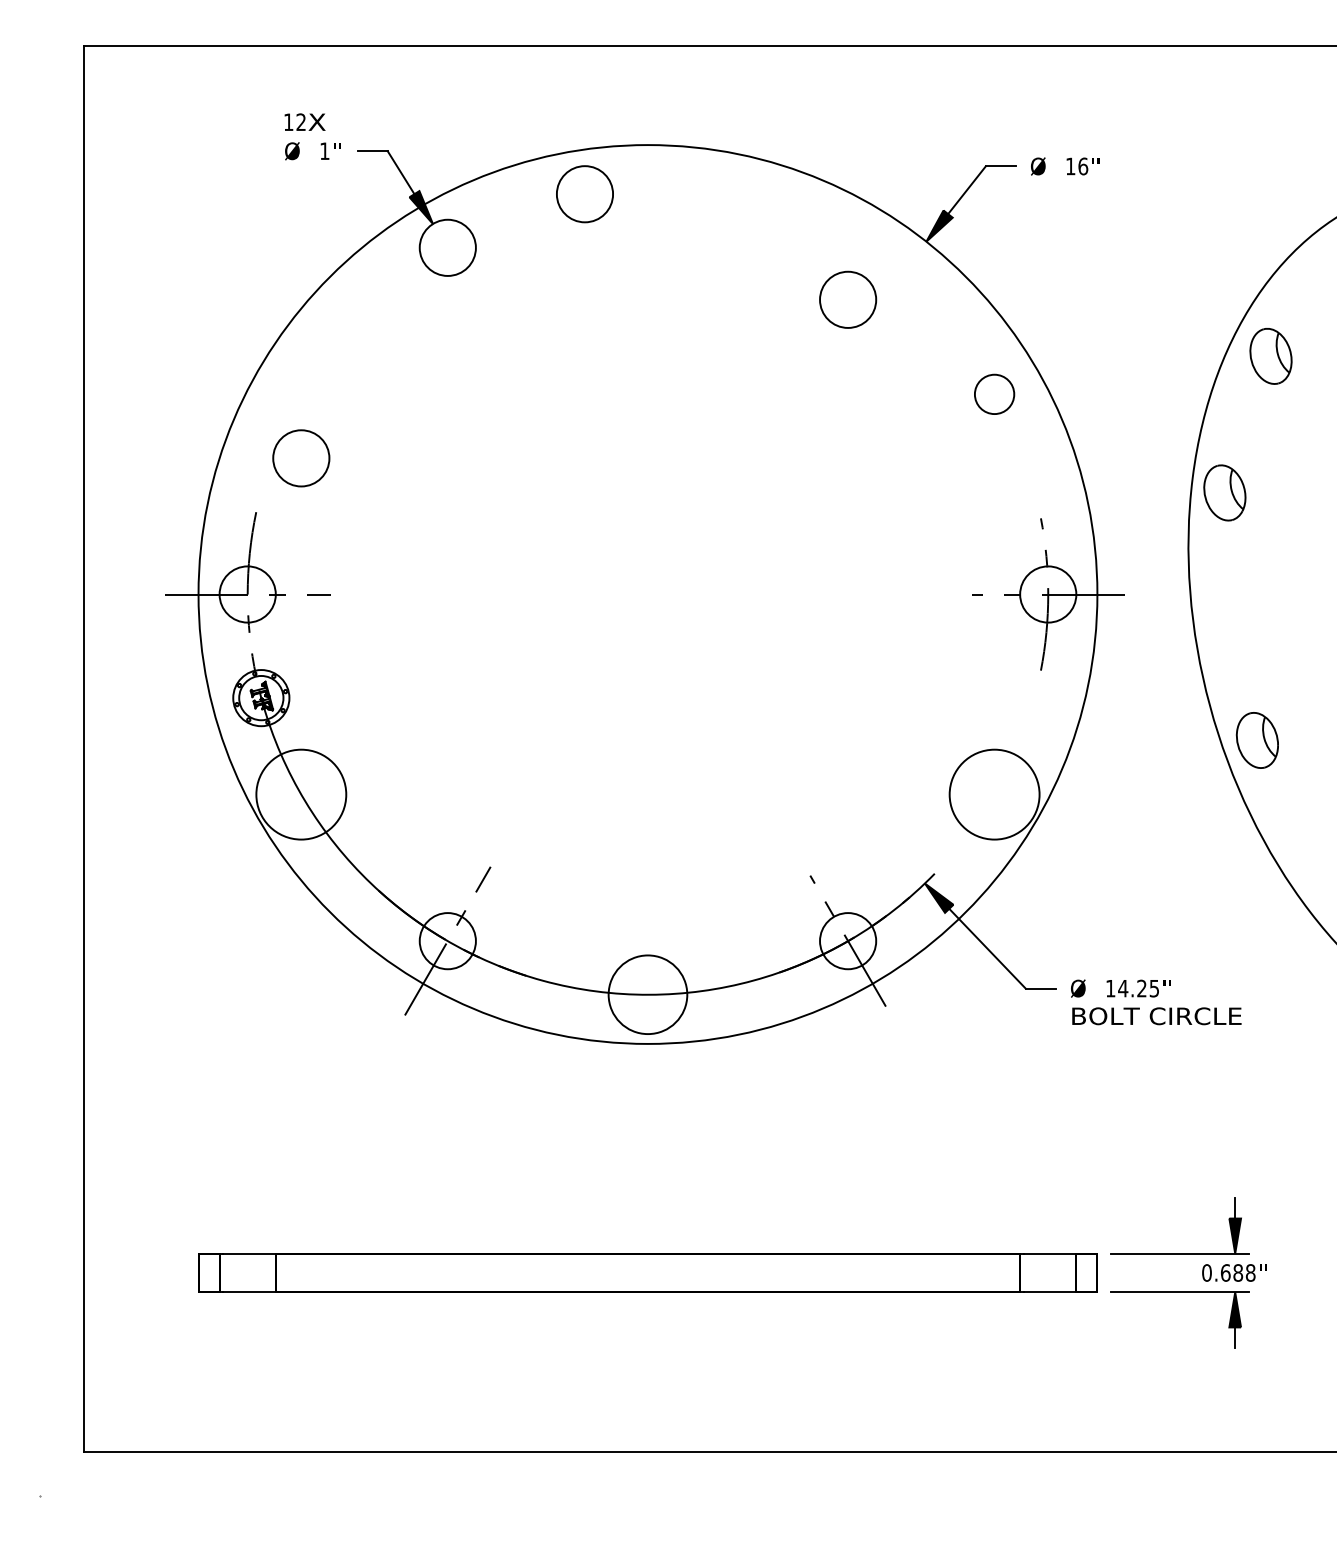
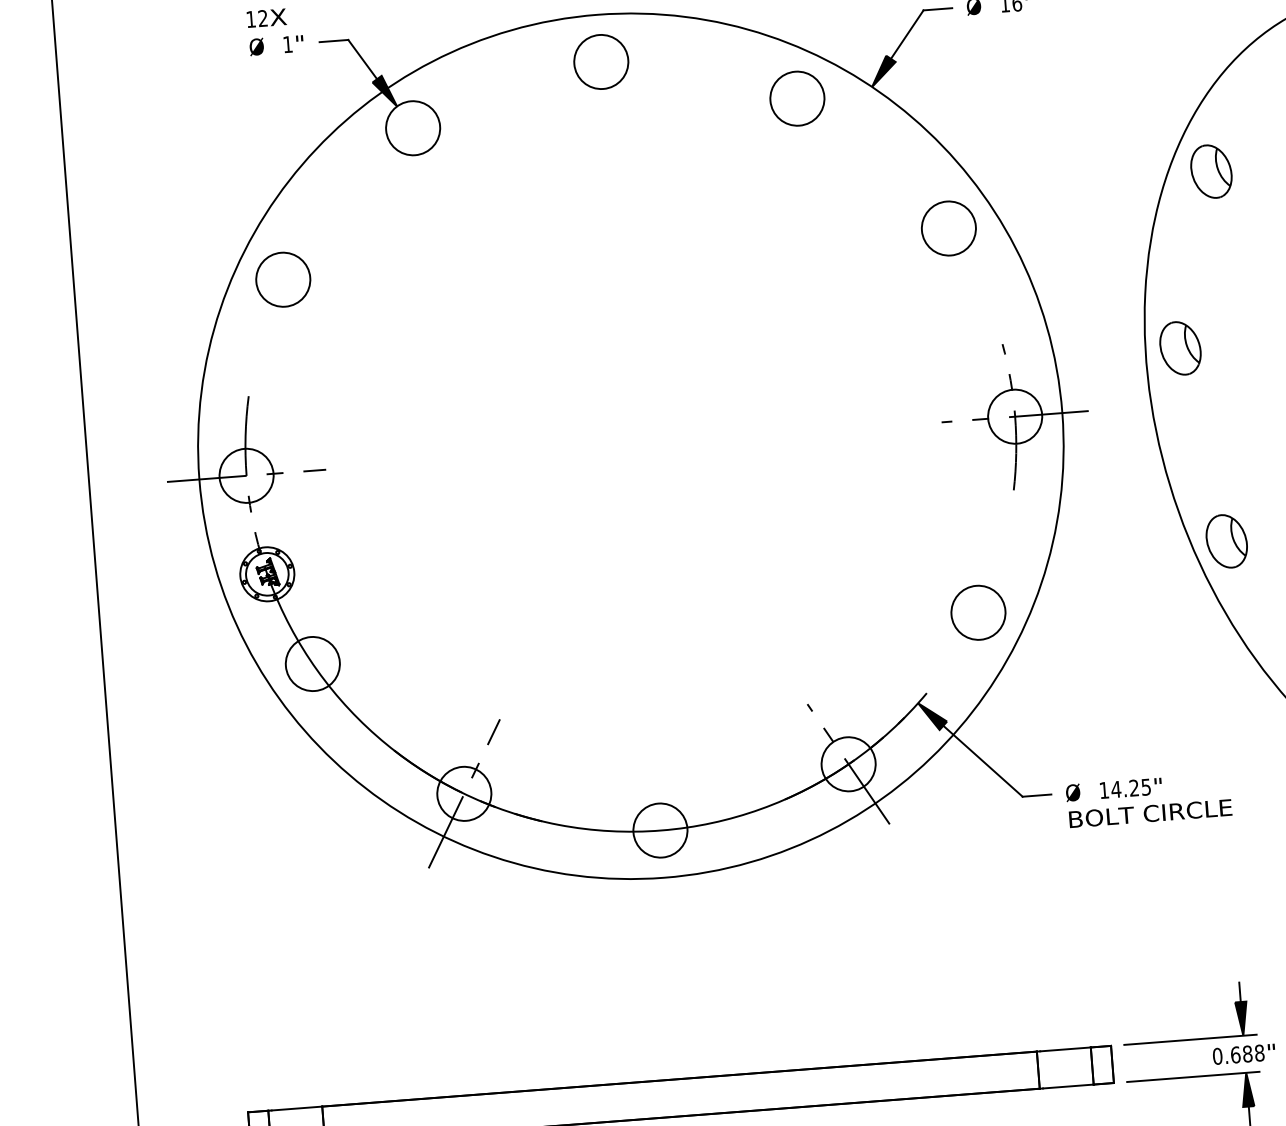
circle: (584, 194) -> (600, 62), moved
circle: (848, 299) -> (797, 98), moved
circle: (994, 394) -> (948, 228), size x1.43
circle: (301, 458) -> (283, 279), moved
part: (1224, 492) -> (1180, 348), moved
circle: (301, 794) -> (313, 663), size x0.62
circle: (994, 794) -> (978, 612), size x0.62
circle: (647, 994) -> (659, 830), size x0.71

